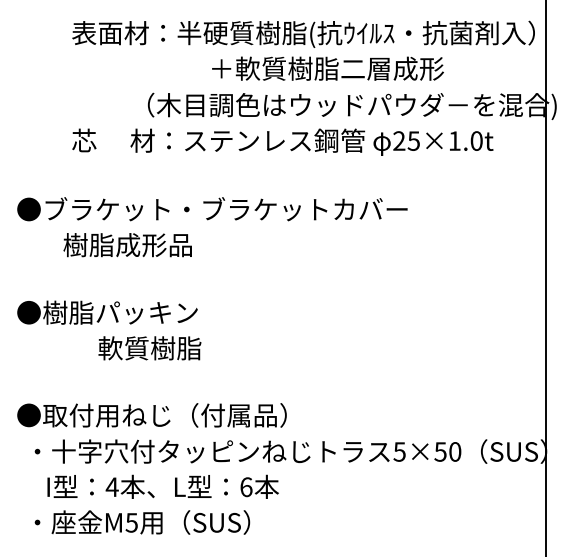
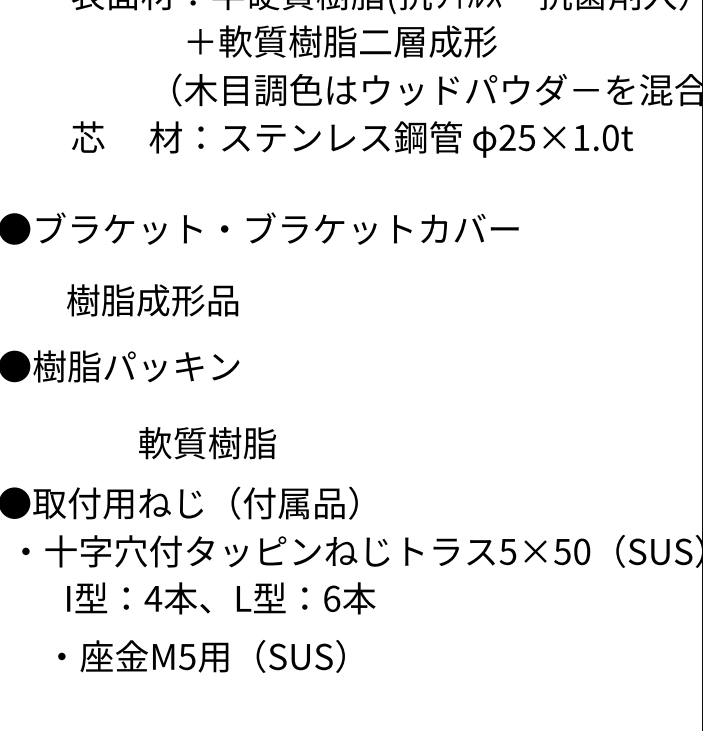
text: (327, 68) -> (341, 41), moved
text: (127, 245) -> (152, 300), moved
text: (149, 348) -> (206, 443), moved
text: (162, 486) -> (220, 597), moved
text: (142, 522) -> (201, 656), moved

